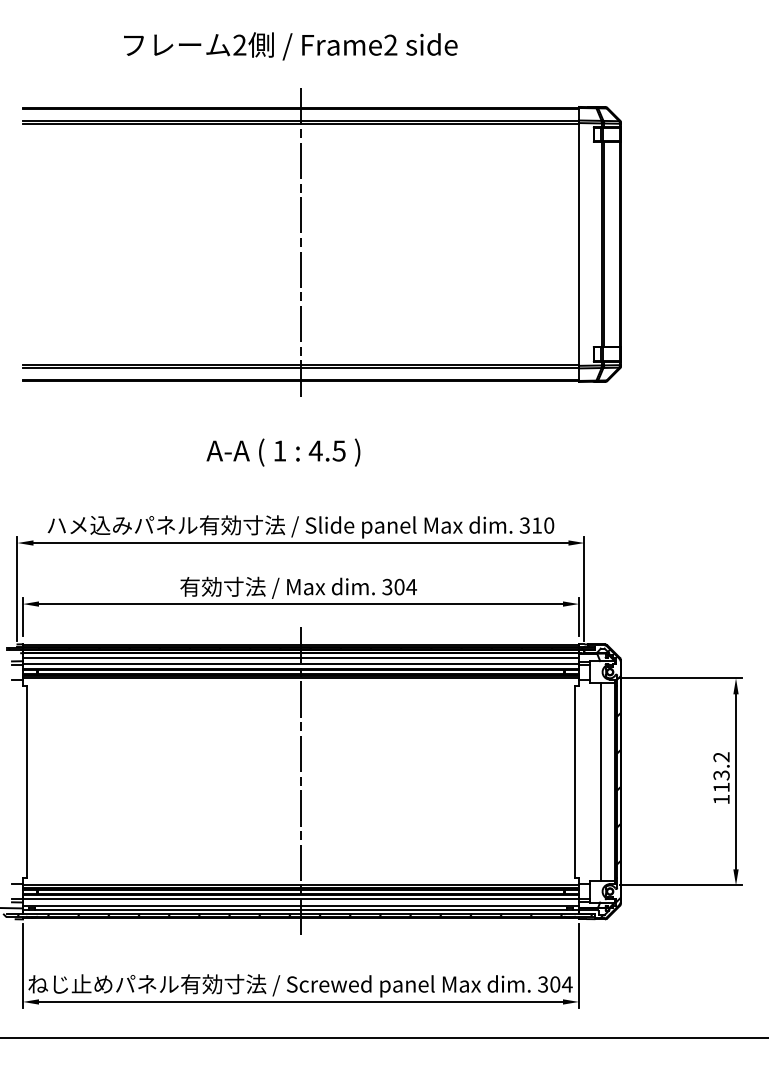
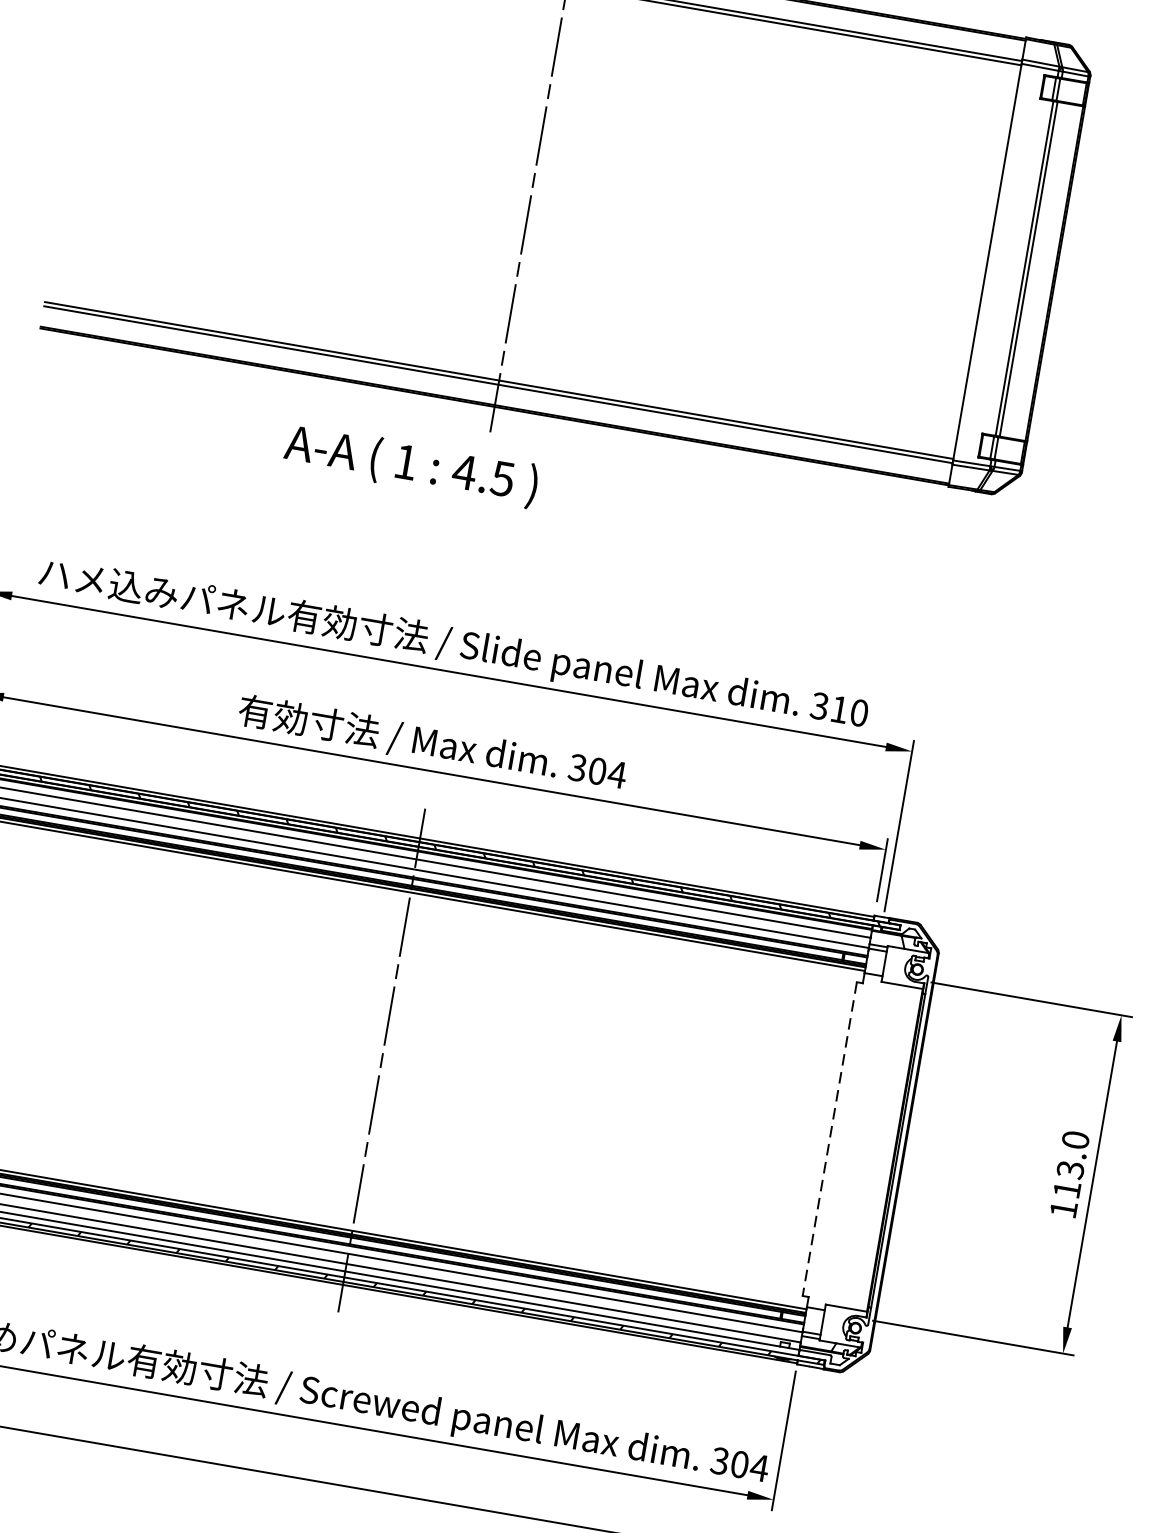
text: (283, 452) -> (411, 465), moved
text: (721, 757) -> (1075, 1140), 113.2 -> 113.0
line: (600, 781) -> (871, 1145), removed
line: (575, 782) -> (829, 1140), solid -> dashed
hatch: (610, 783) -> (886, 1151), removed

